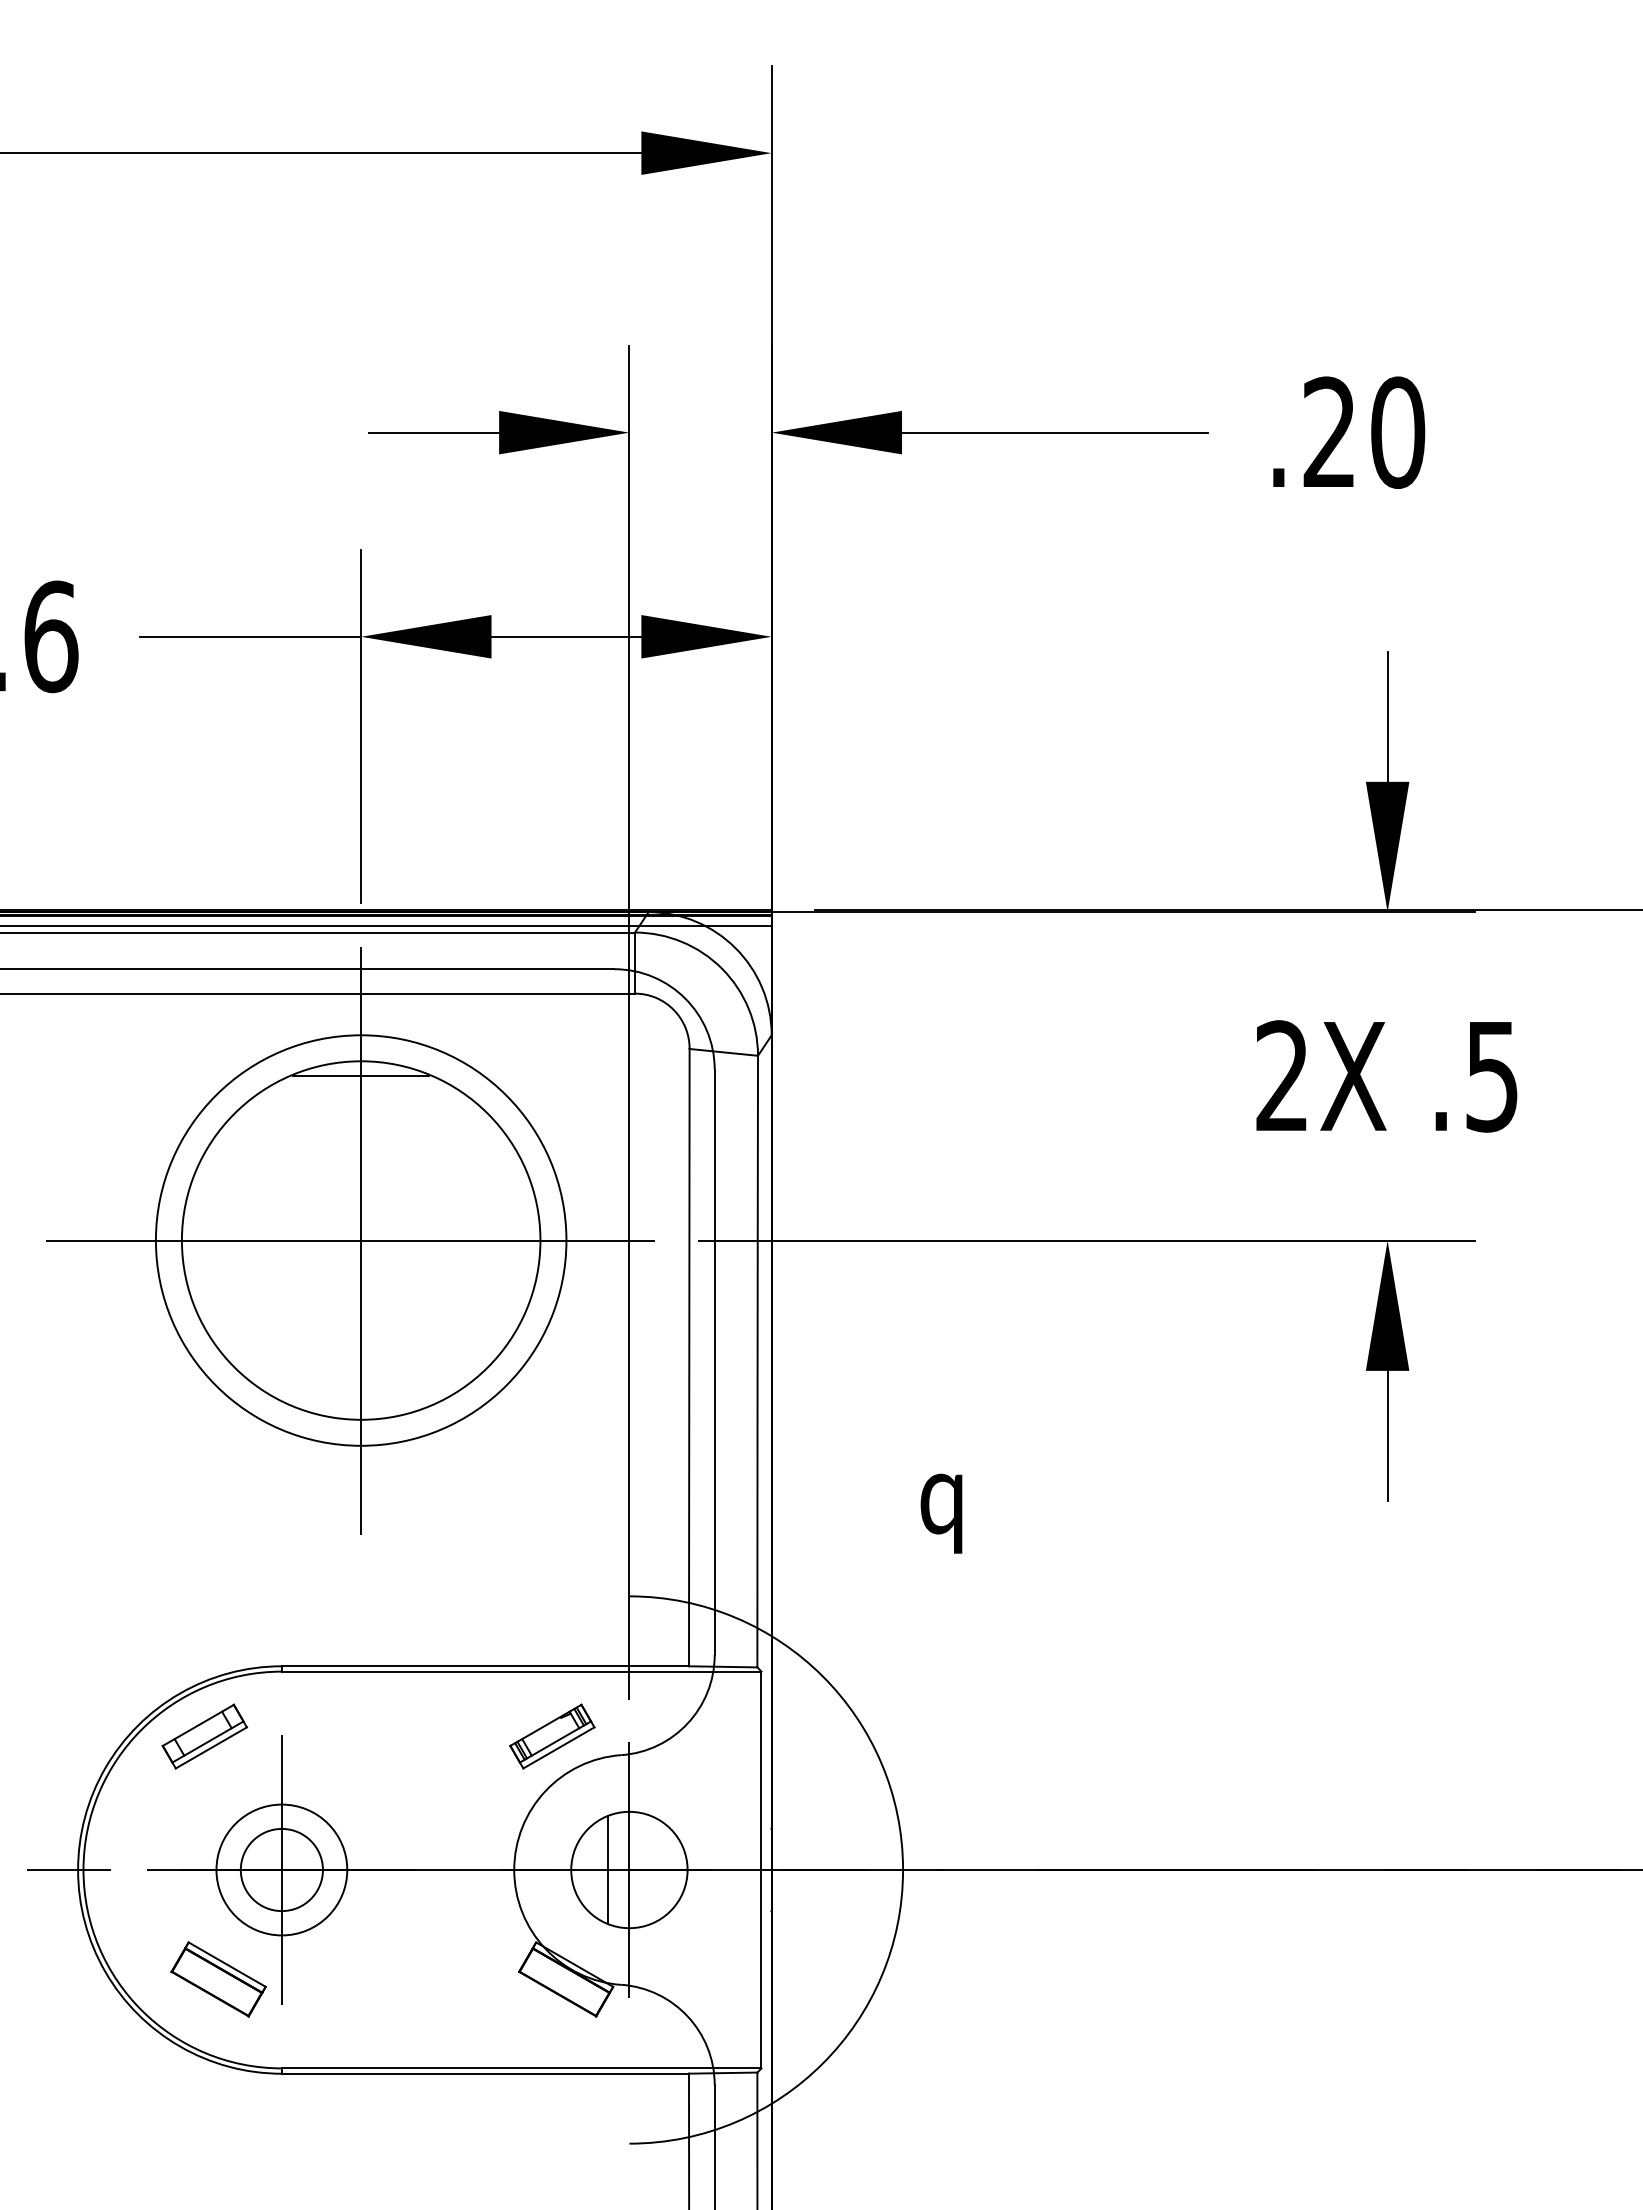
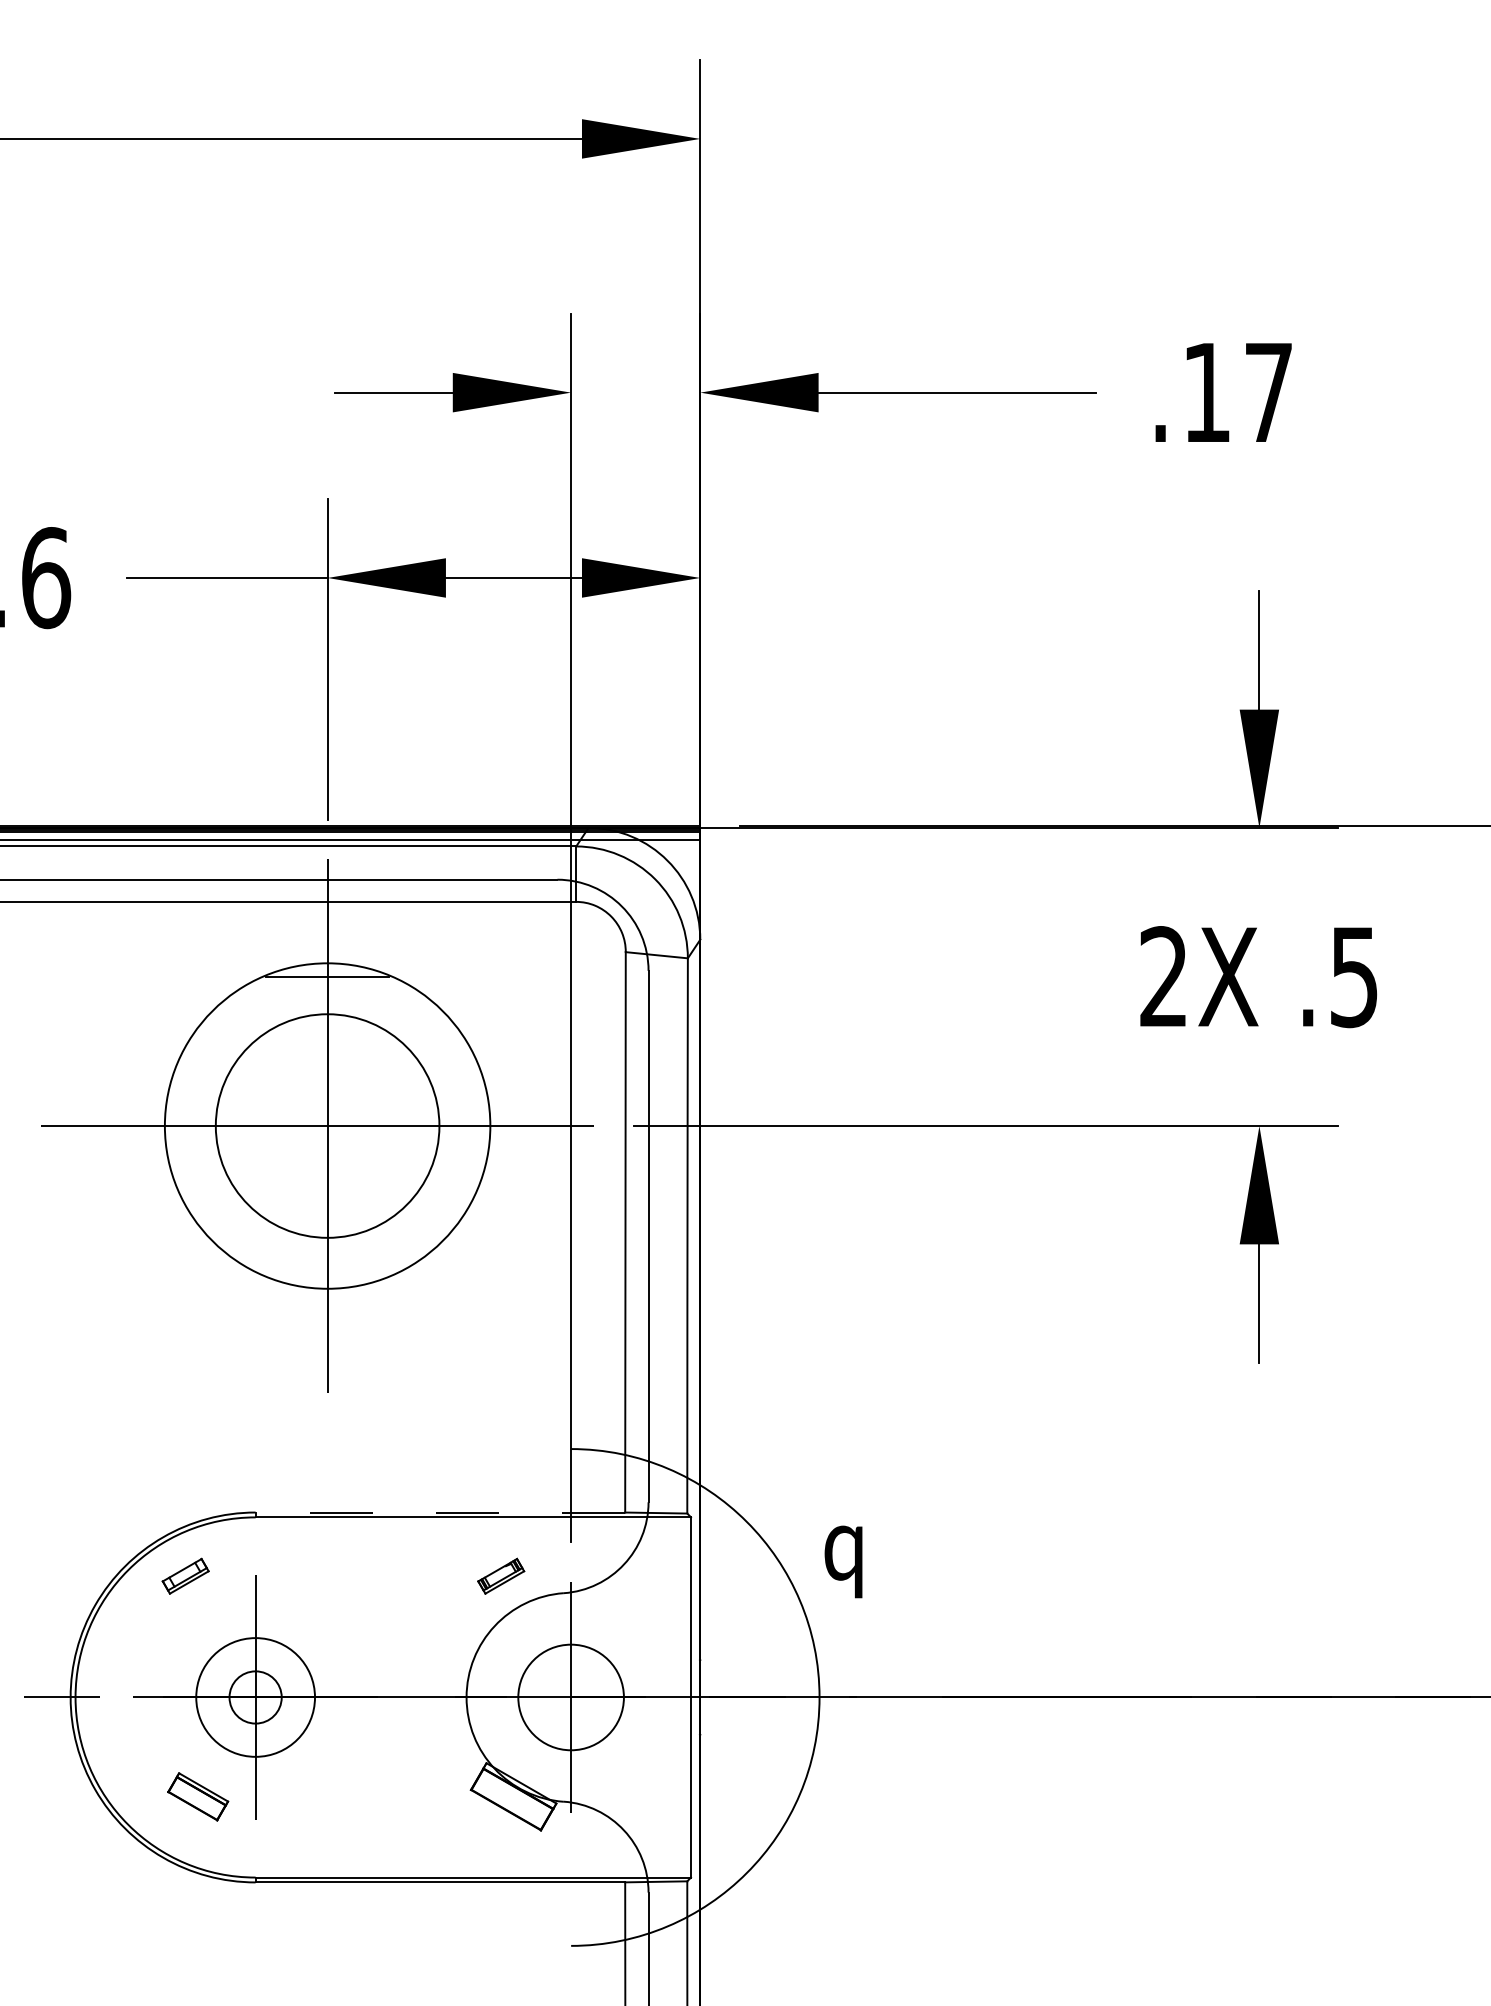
text: (1364, 432) -> (1238, 392), .20 -> .17
circle: (360, 1240) -> (327, 1126), size x0.6
text: (941, 1513) -> (843, 1561), moved
line: (485, 1666) -> (440, 1512), solid -> dashed
part: (204, 1736) -> (185, 1576), size x0.6
part: (552, 1736) -> (501, 1576), size x0.6
circle: (281, 1869) -> (255, 1697), size x0.7
line: (607, 1869) -> (551, 1697), removed
part: (218, 1979) -> (198, 1796), size x0.7

